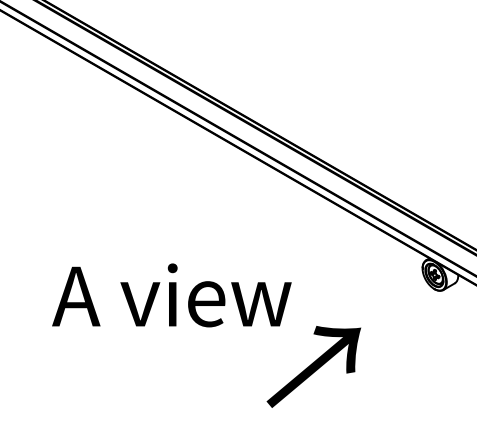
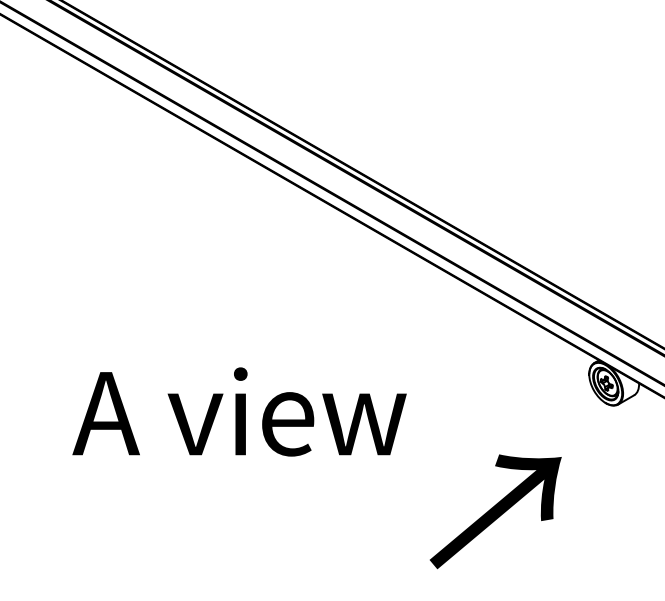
text: (313, 366) -> (495, 511), moved

